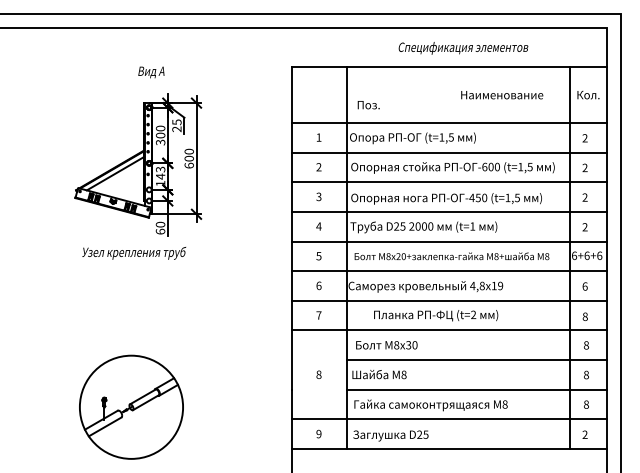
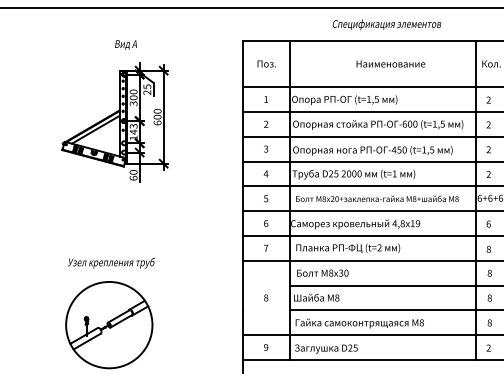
text: (502, 95) -> (391, 64), moved
text: (368, 105) -> (266, 64), moved
text: (134, 253) -> (111, 263), moved
text: (436, 315) -> (348, 248), moved

